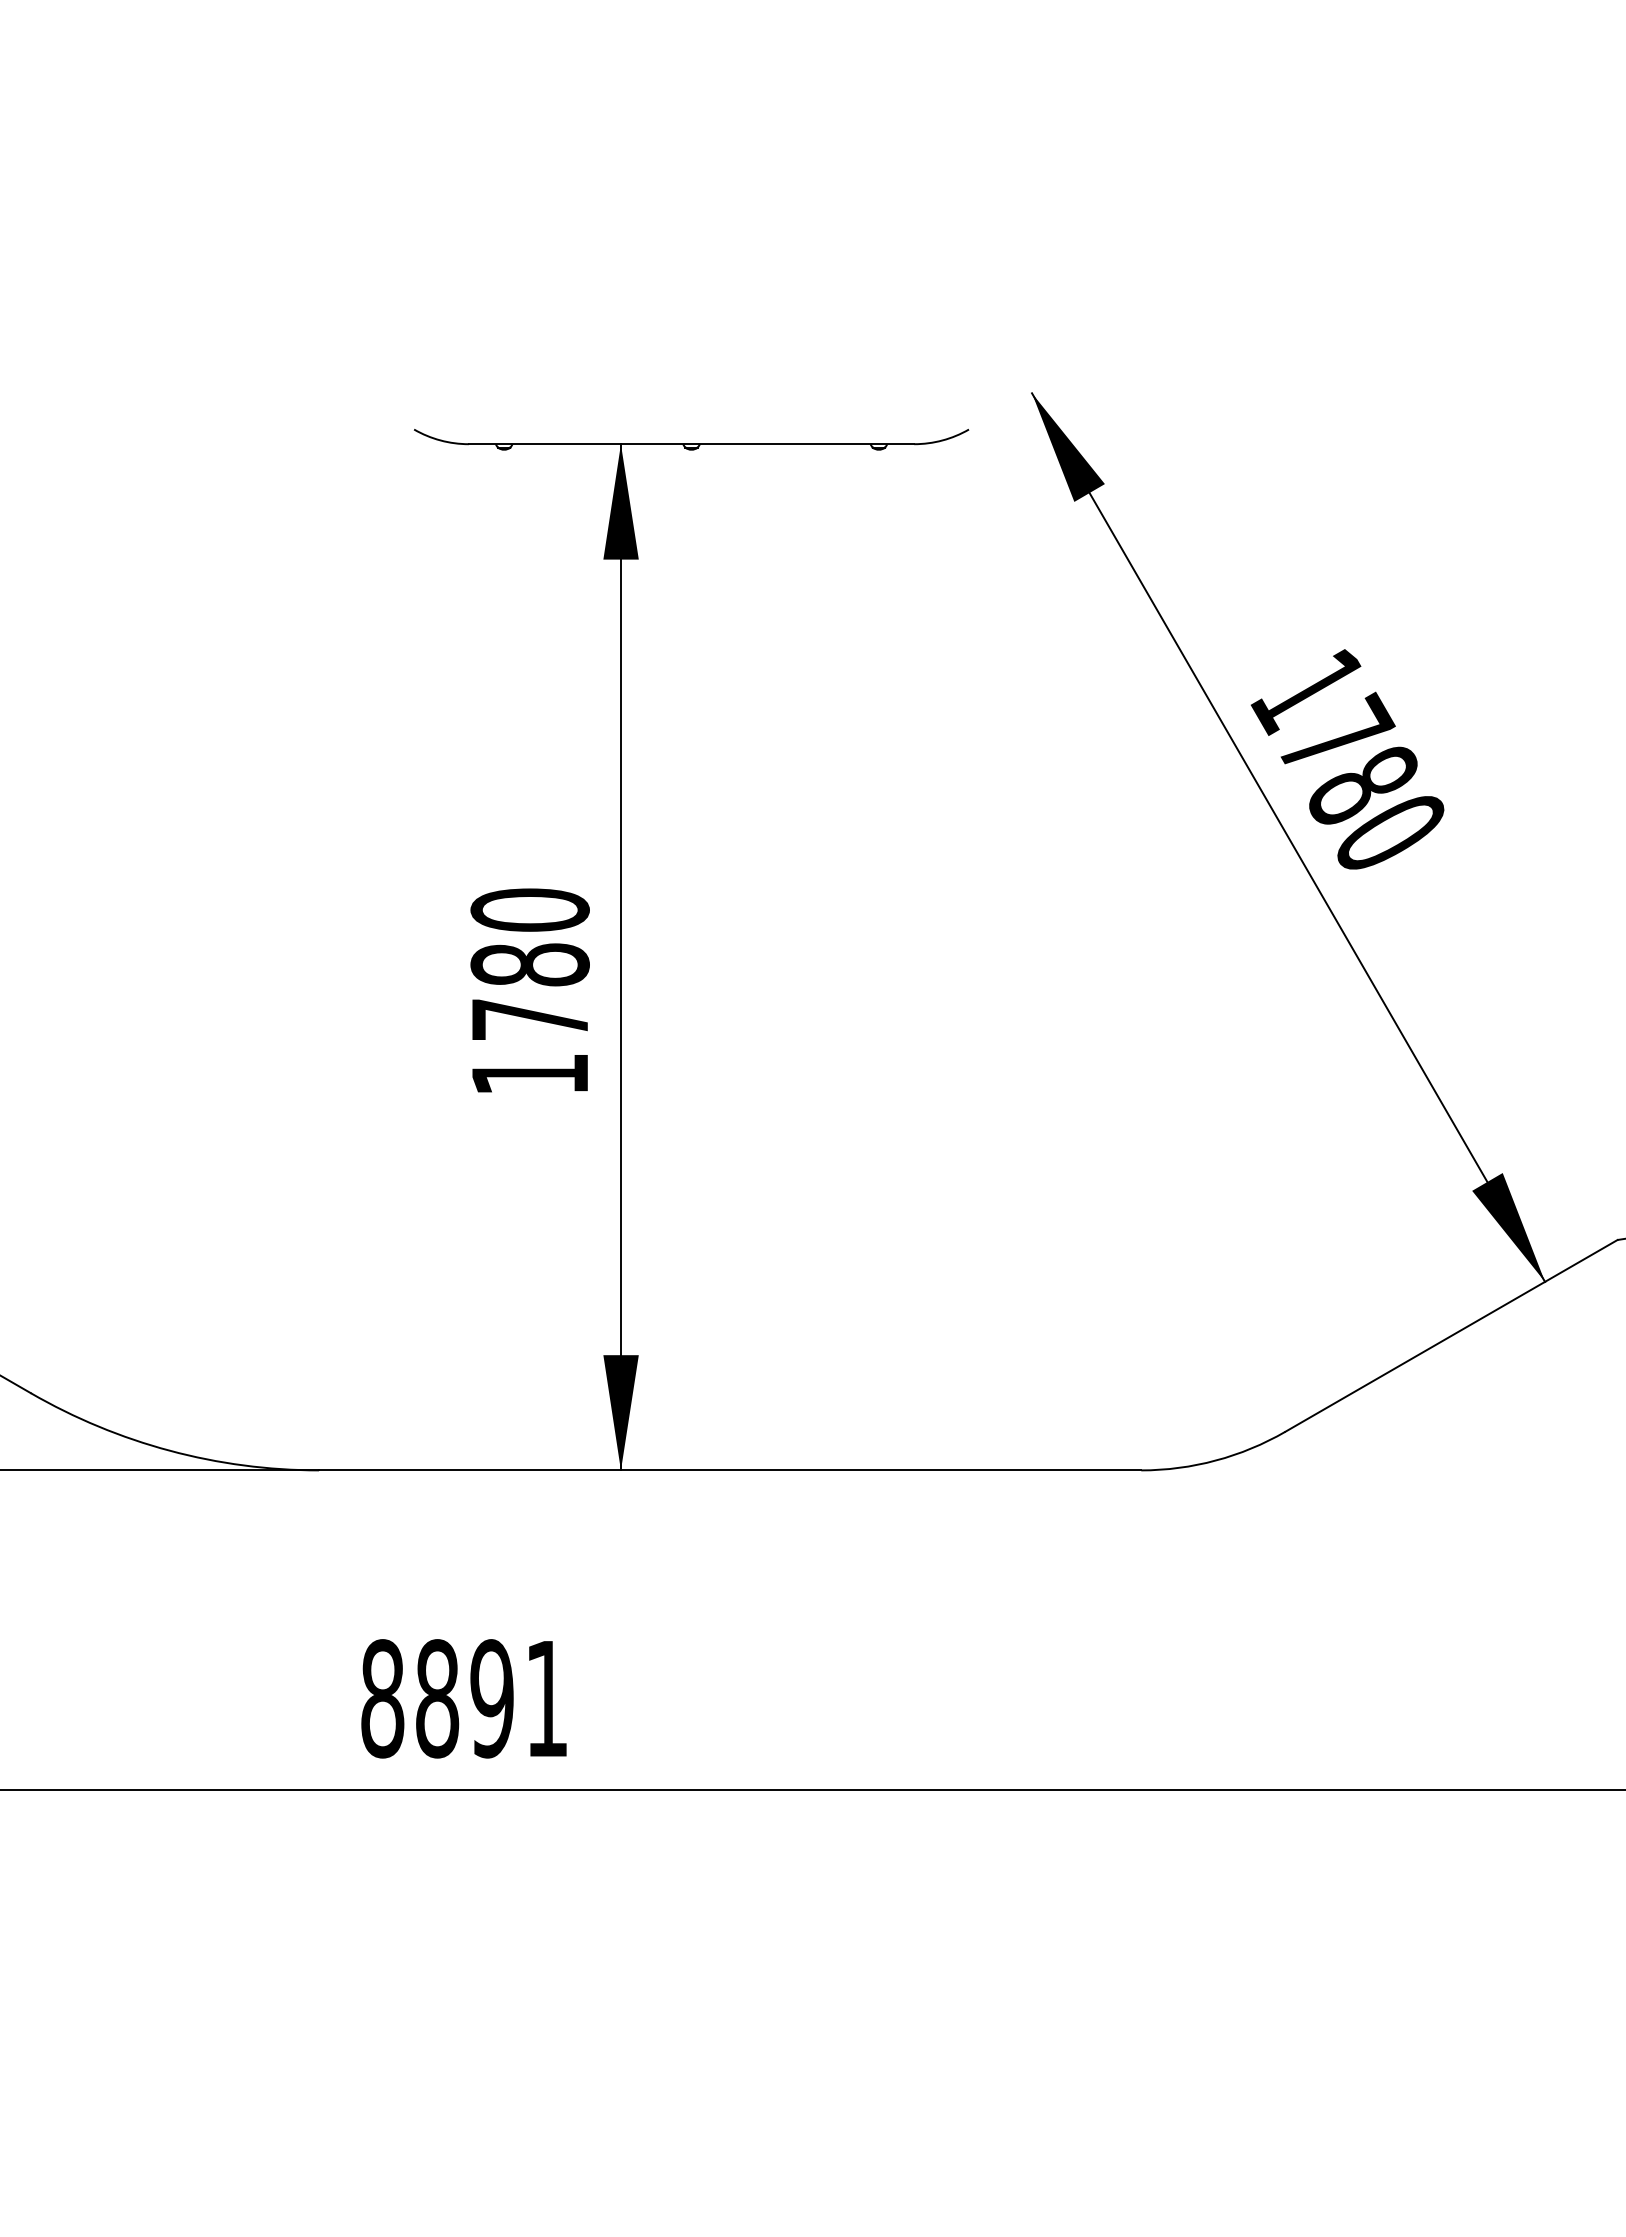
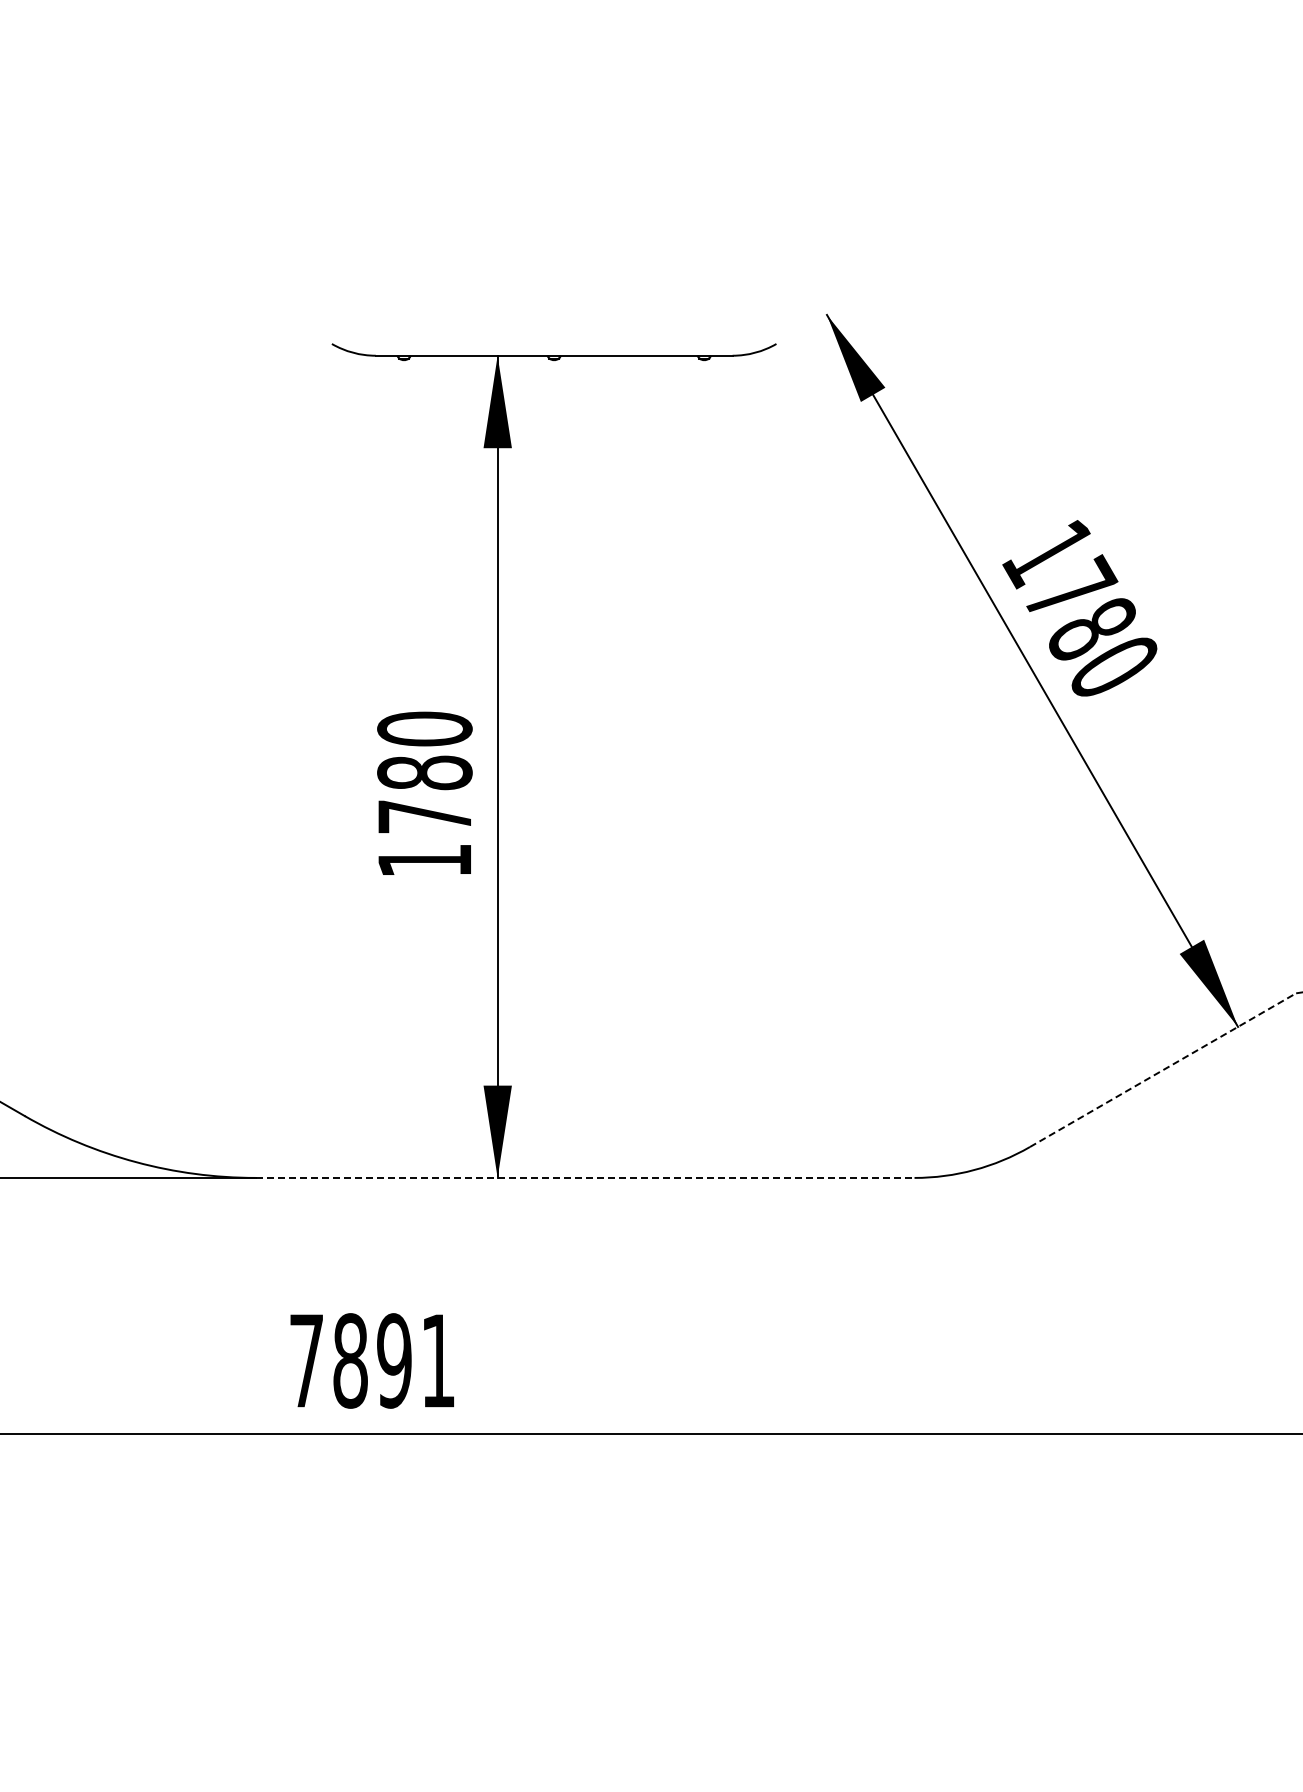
line: (1452, 1336) -> (1163, 1070), solid -> dashed
line: (730, 1469) -> (585, 1177), solid -> dashed
text: (382, 1698) -> (306, 1360), 8891 -> 7891

